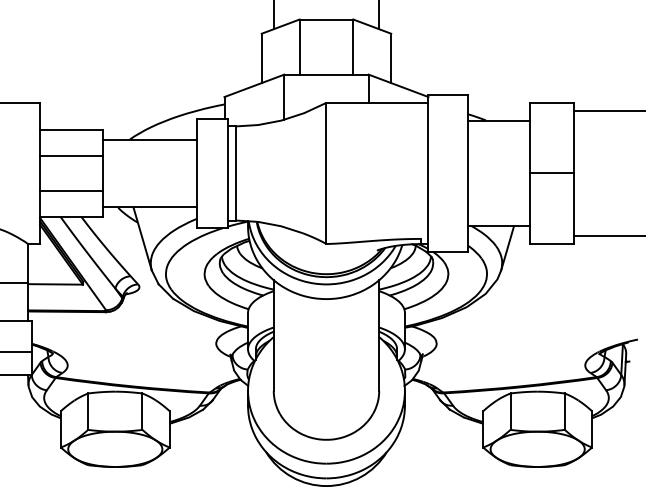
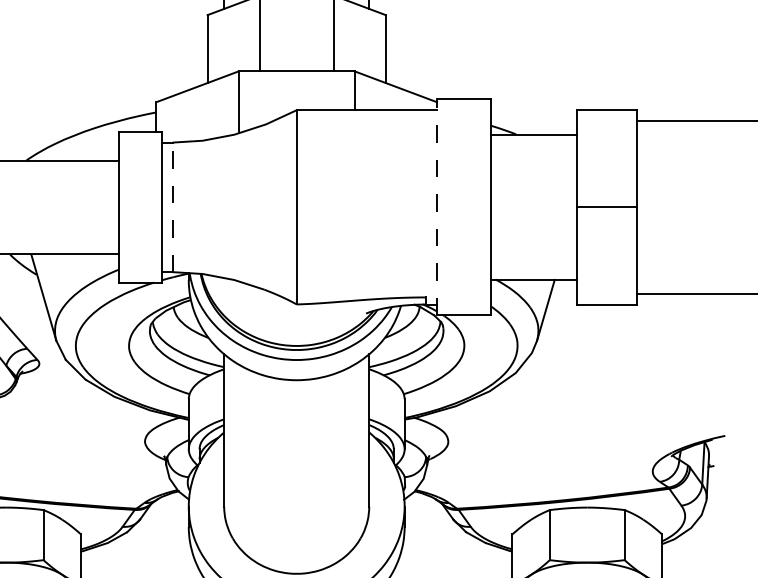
line: (236, 172) -> (172, 206), solid -> dashed
line: (428, 172) -> (437, 206), solid -> dashed

